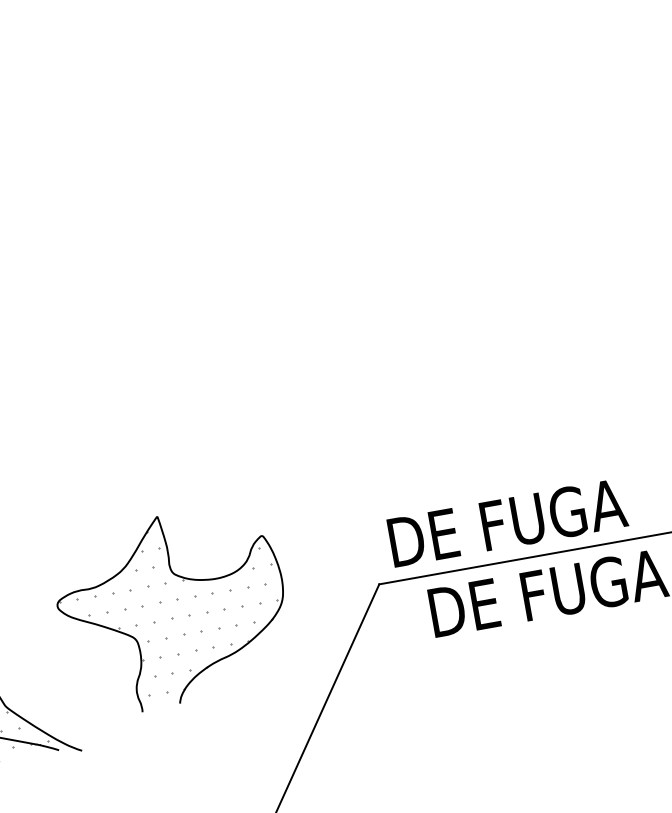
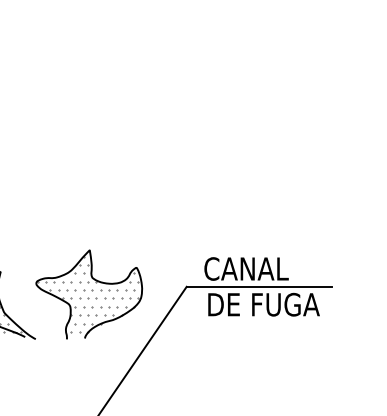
text: (506, 522) -> (250, 268), DE FUGA -> CANAL
part: (173, 609) -> (89, 294), moved

